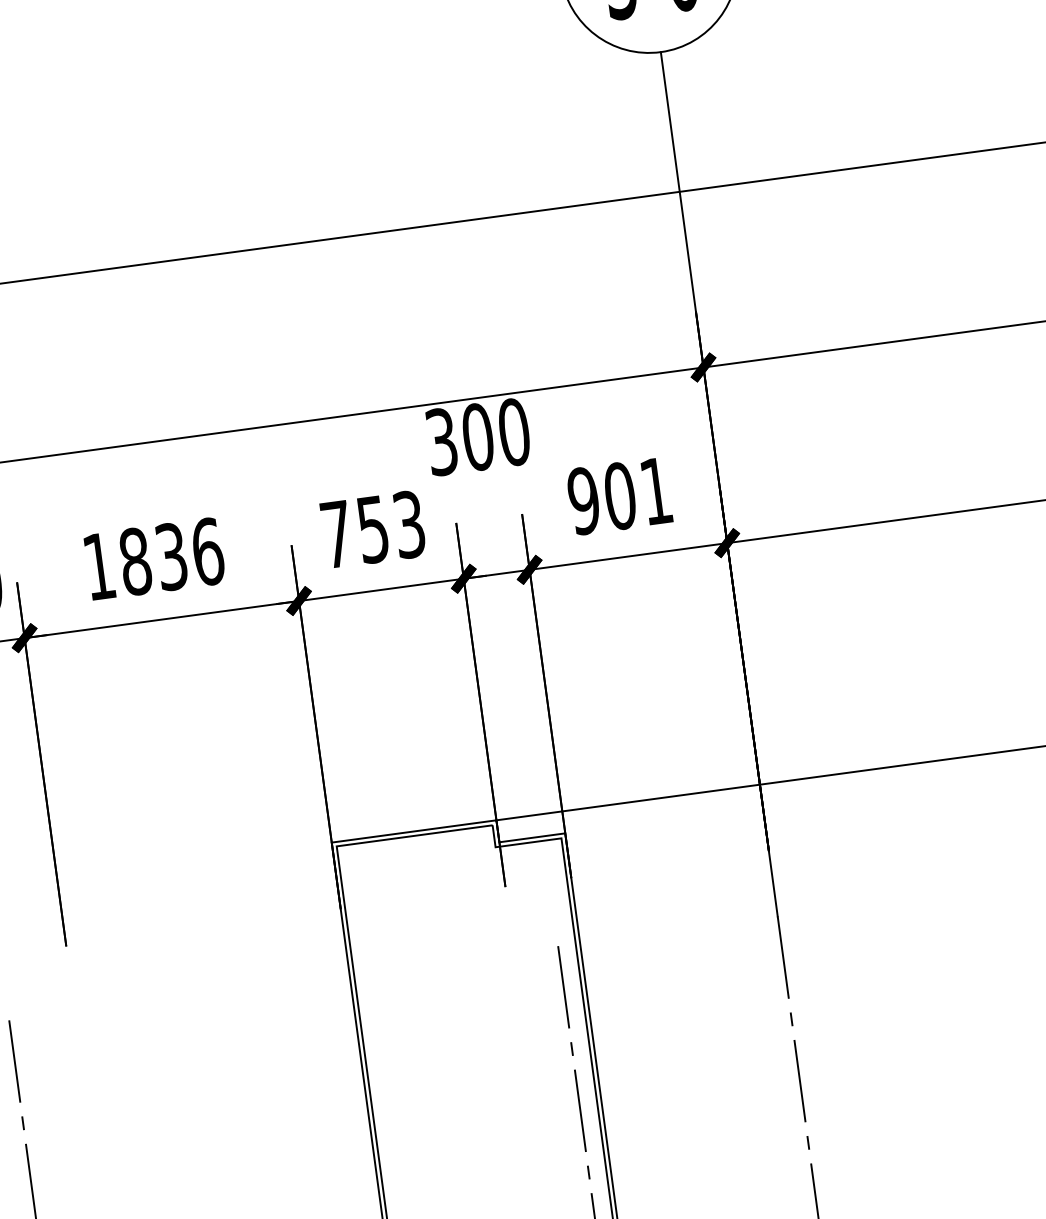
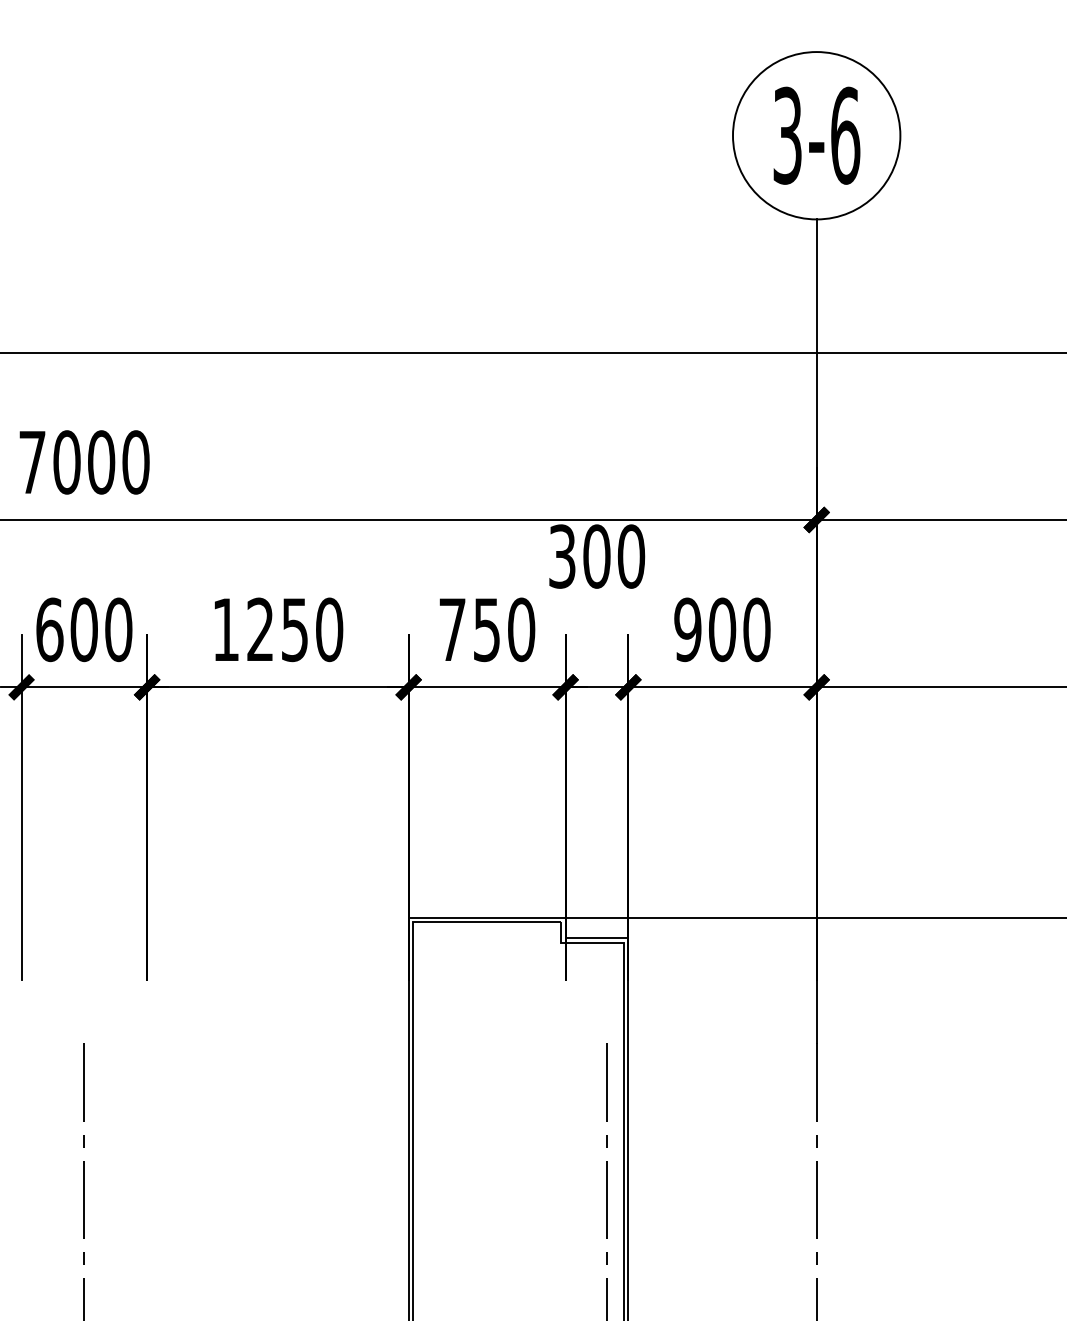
text: (655, 490) -> (756, 629), 901 -> 900
text: (409, 524) -> (521, 629), 753 -> 750
text: (172, 556) -> (295, 629), 1836 -> 1250

